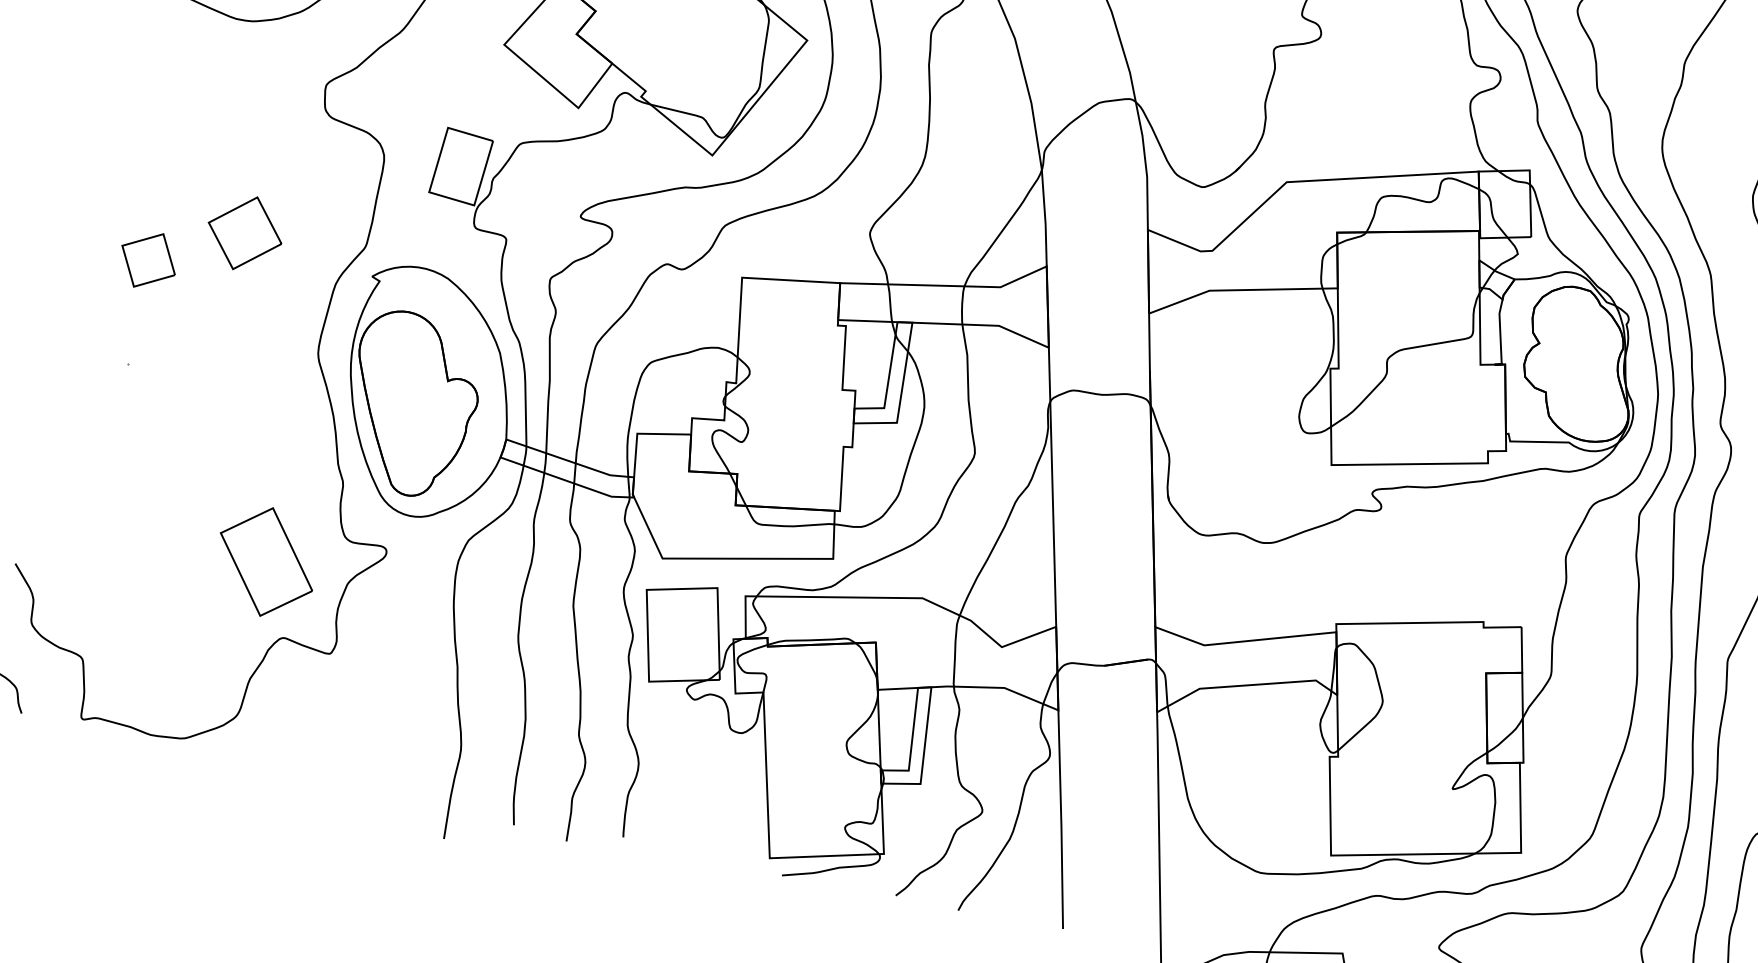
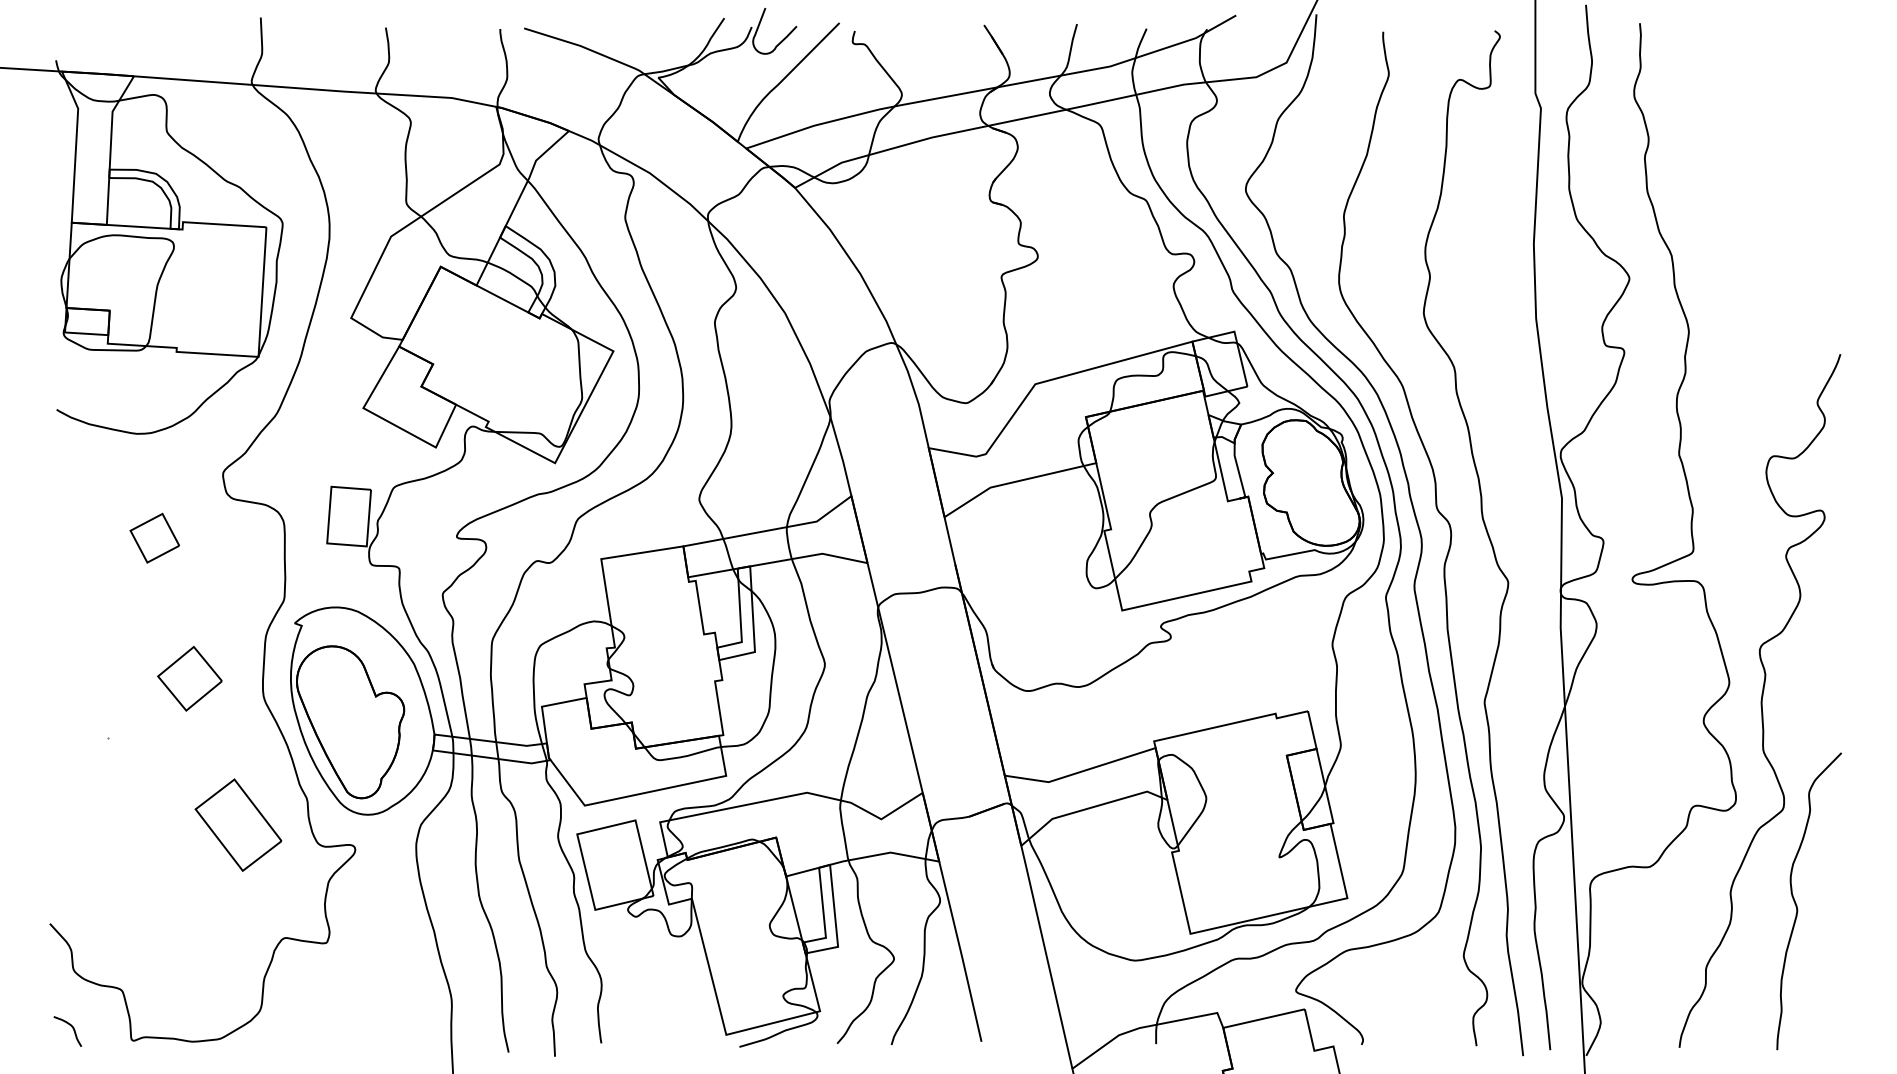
part: (244, 232) -> (189, 678), moved
part: (148, 259) -> (154, 537), moved
part: (266, 561) -> (238, 824), moved

